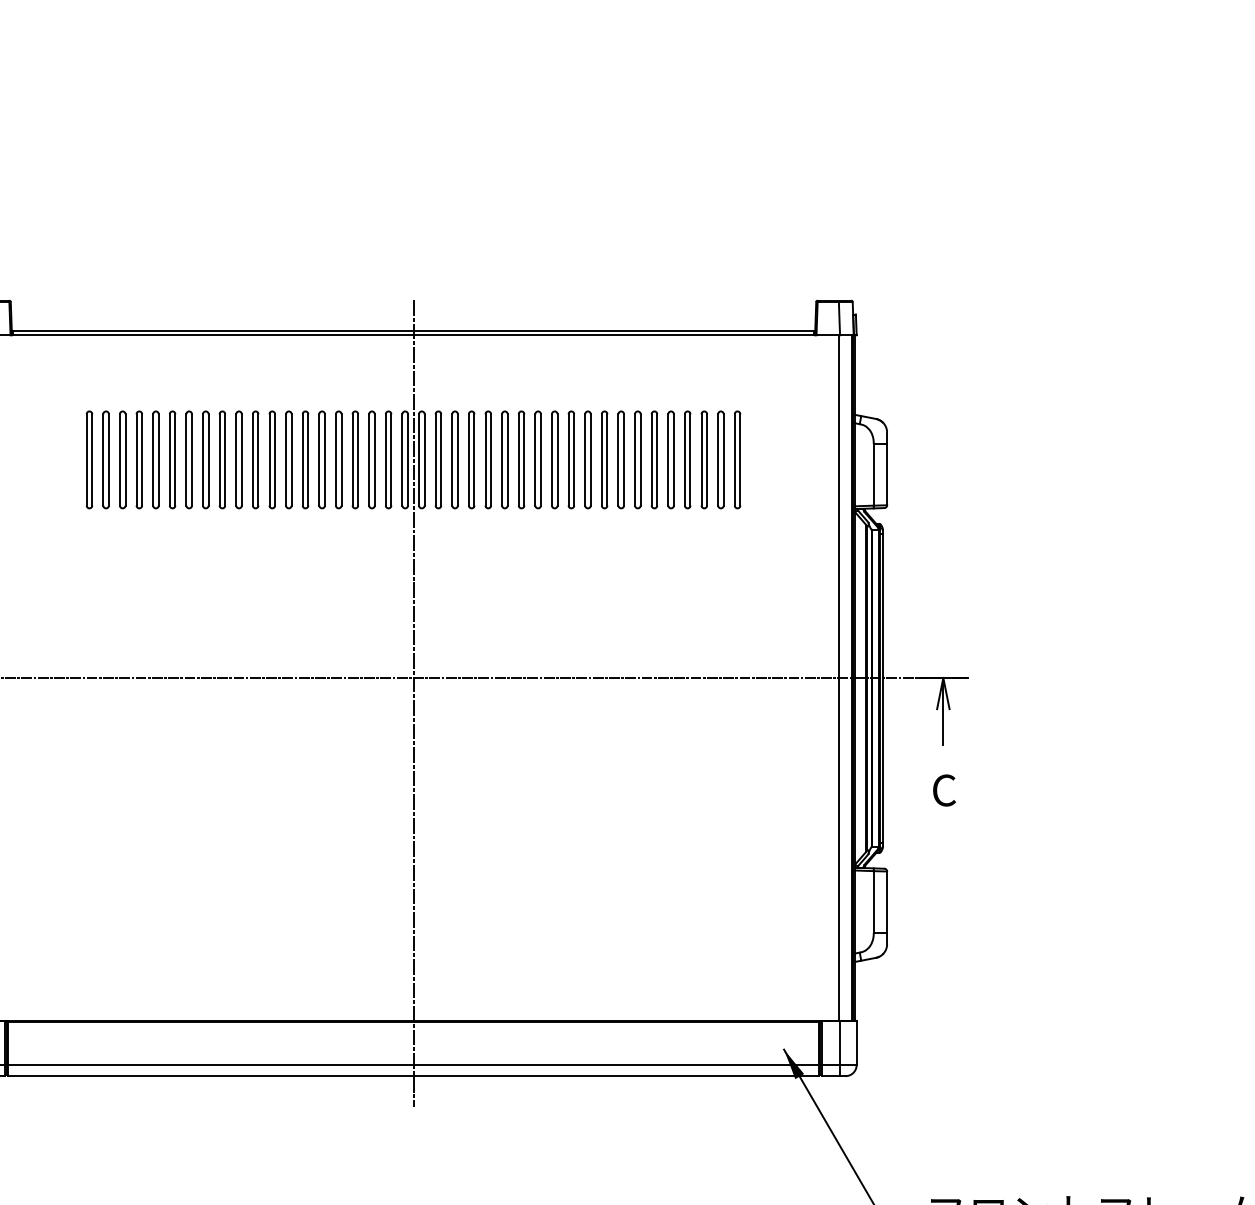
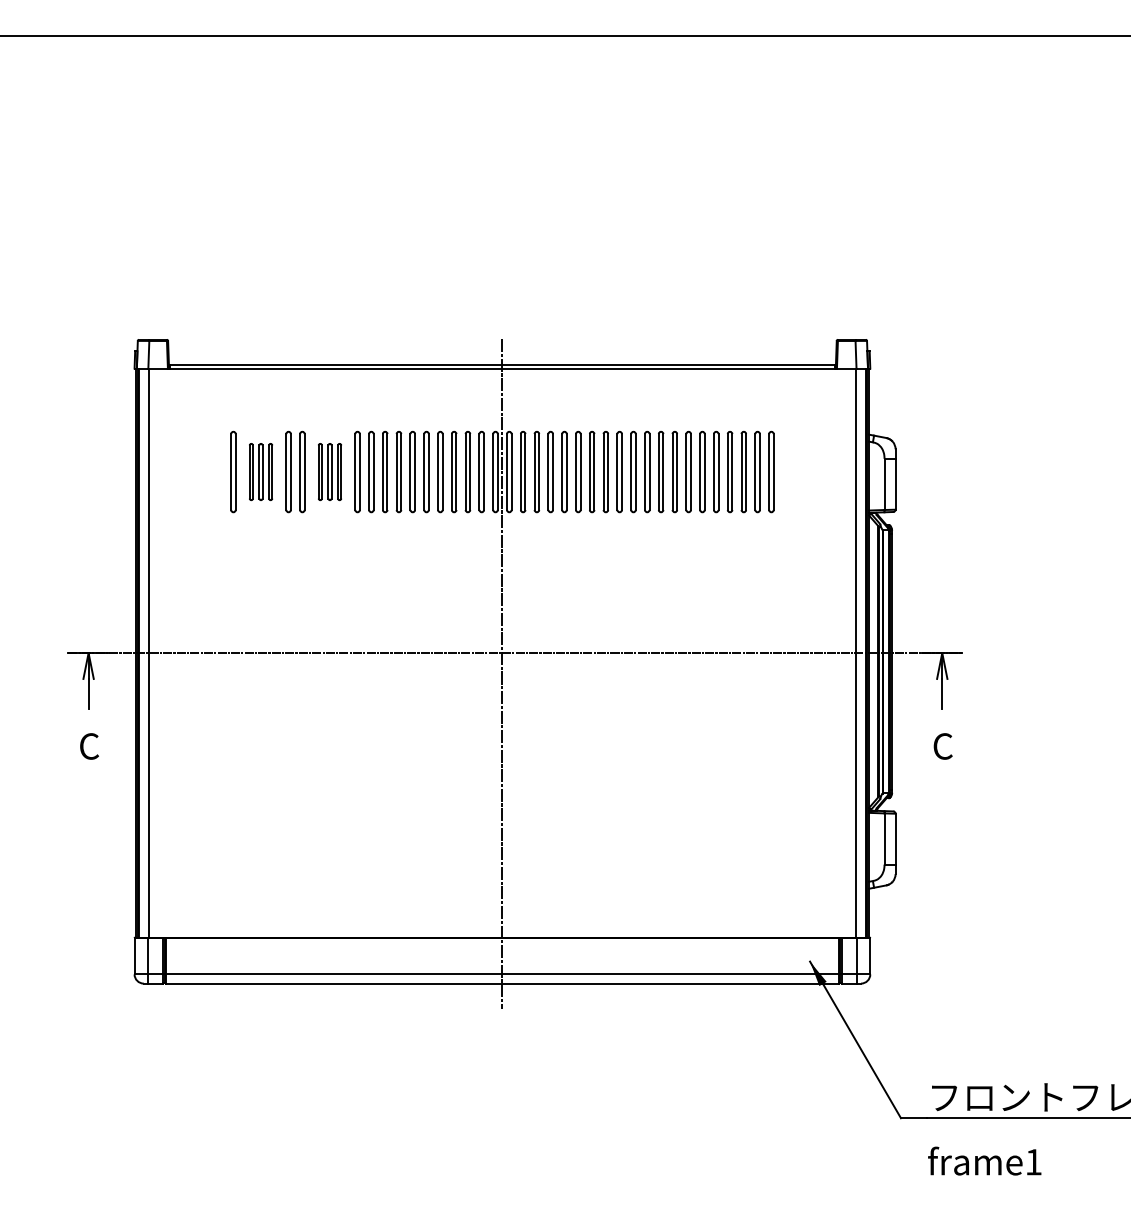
part: (122, 459) -> (260, 471), size x0.7
part: (205, 459) -> (329, 471), size x0.7

